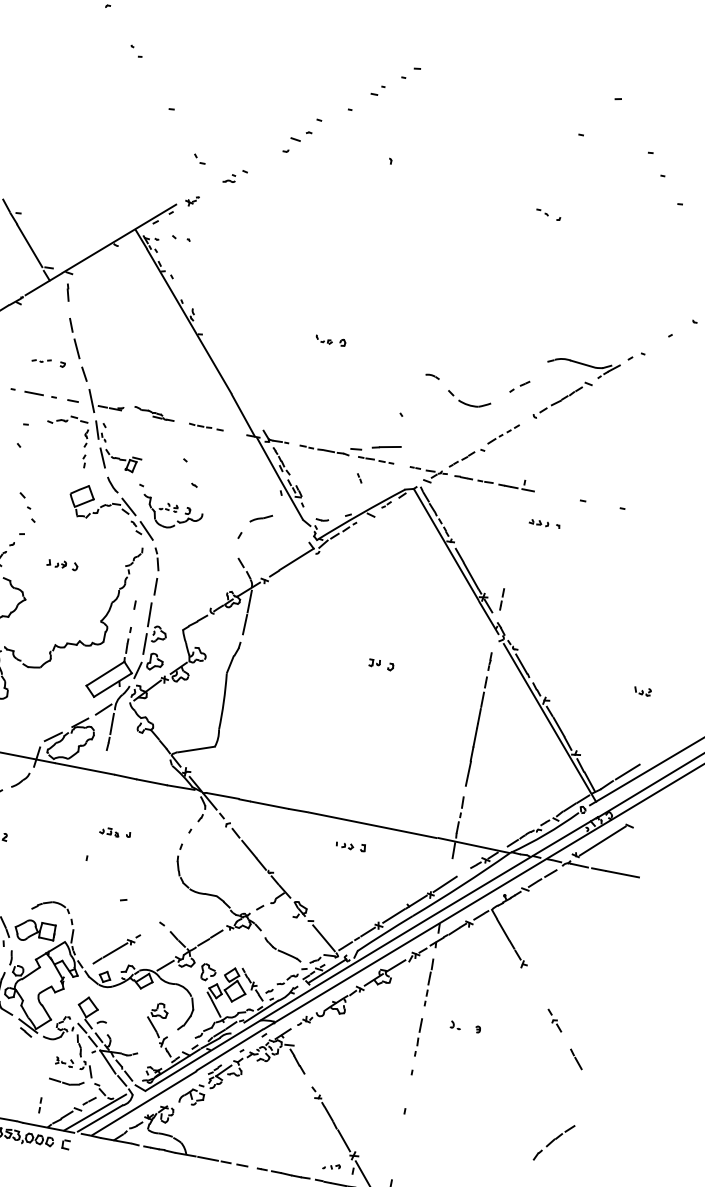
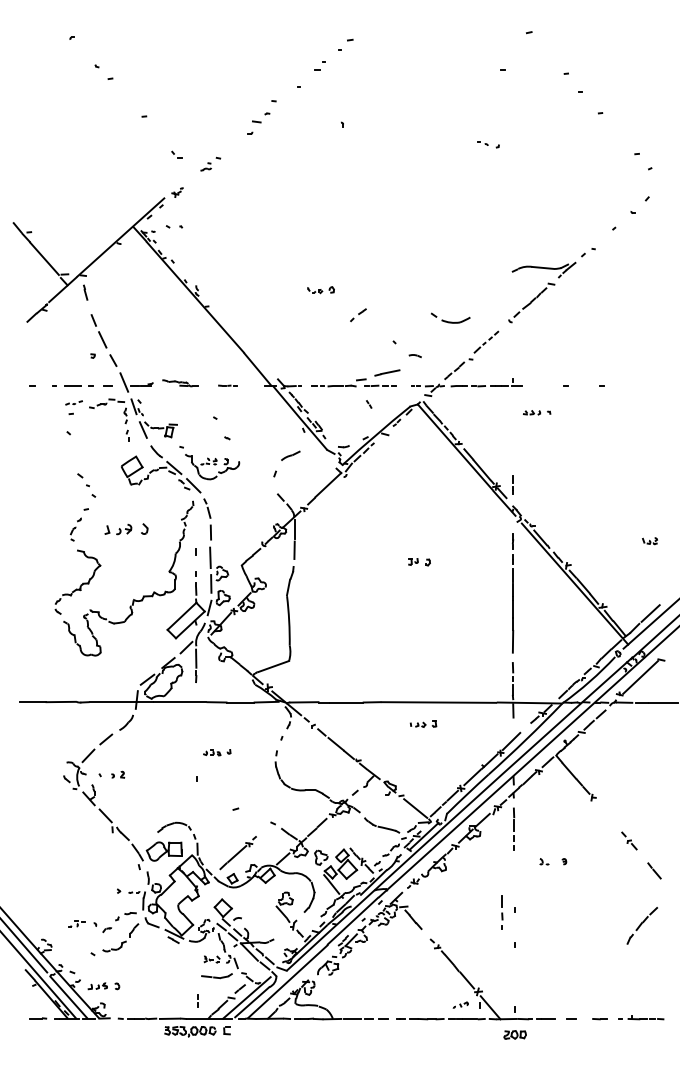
part: (136, 51) -> (104, 72), size x1.6
part: (41, 359) -> (73, 402), moved
part: (431, 376) -> (414, 356), moved
part: (519, 387) -> (358, 315), moved
part: (206, 426) -> (227, 385), size x0.6
part: (62, 563) -> (126, 528), size x1.6
part: (418, 1037) -> (502, 912), moved
part: (553, 1142) -> (641, 925), moved

